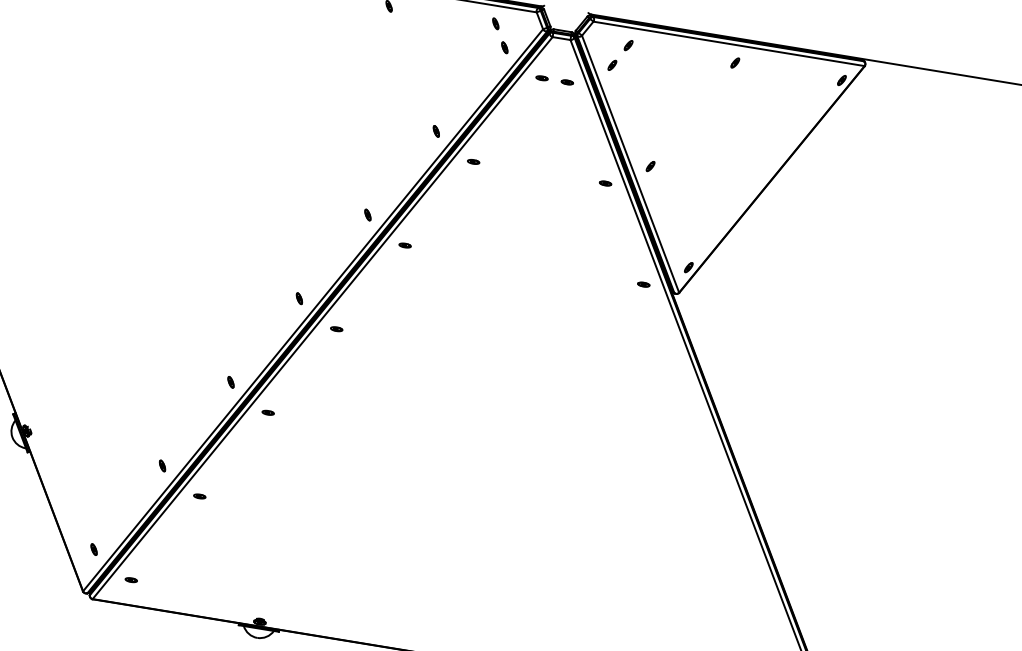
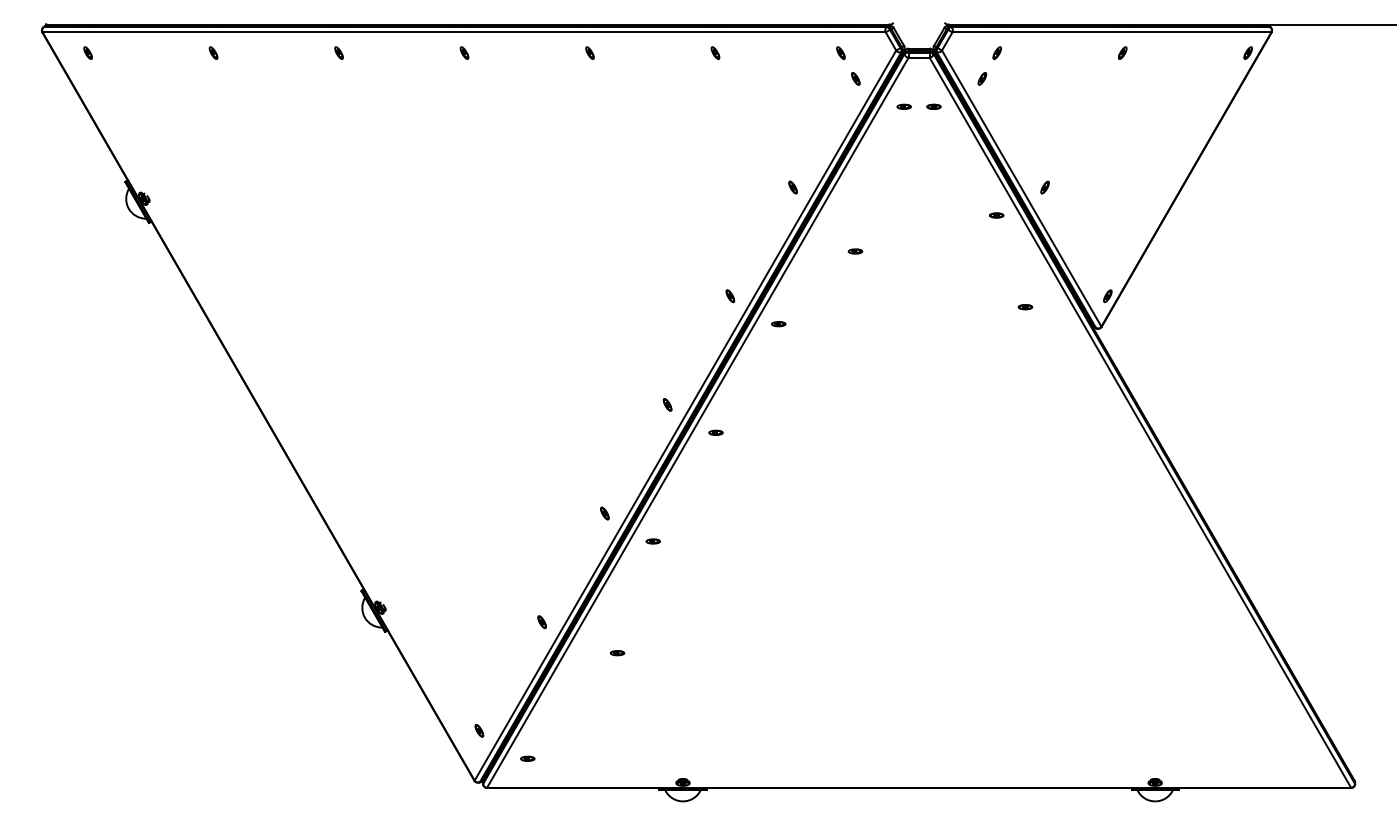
part: (473, 161) -> (855, 251), moved
part: (643, 284) -> (1025, 307), moved
part: (199, 496) -> (617, 653), moved

